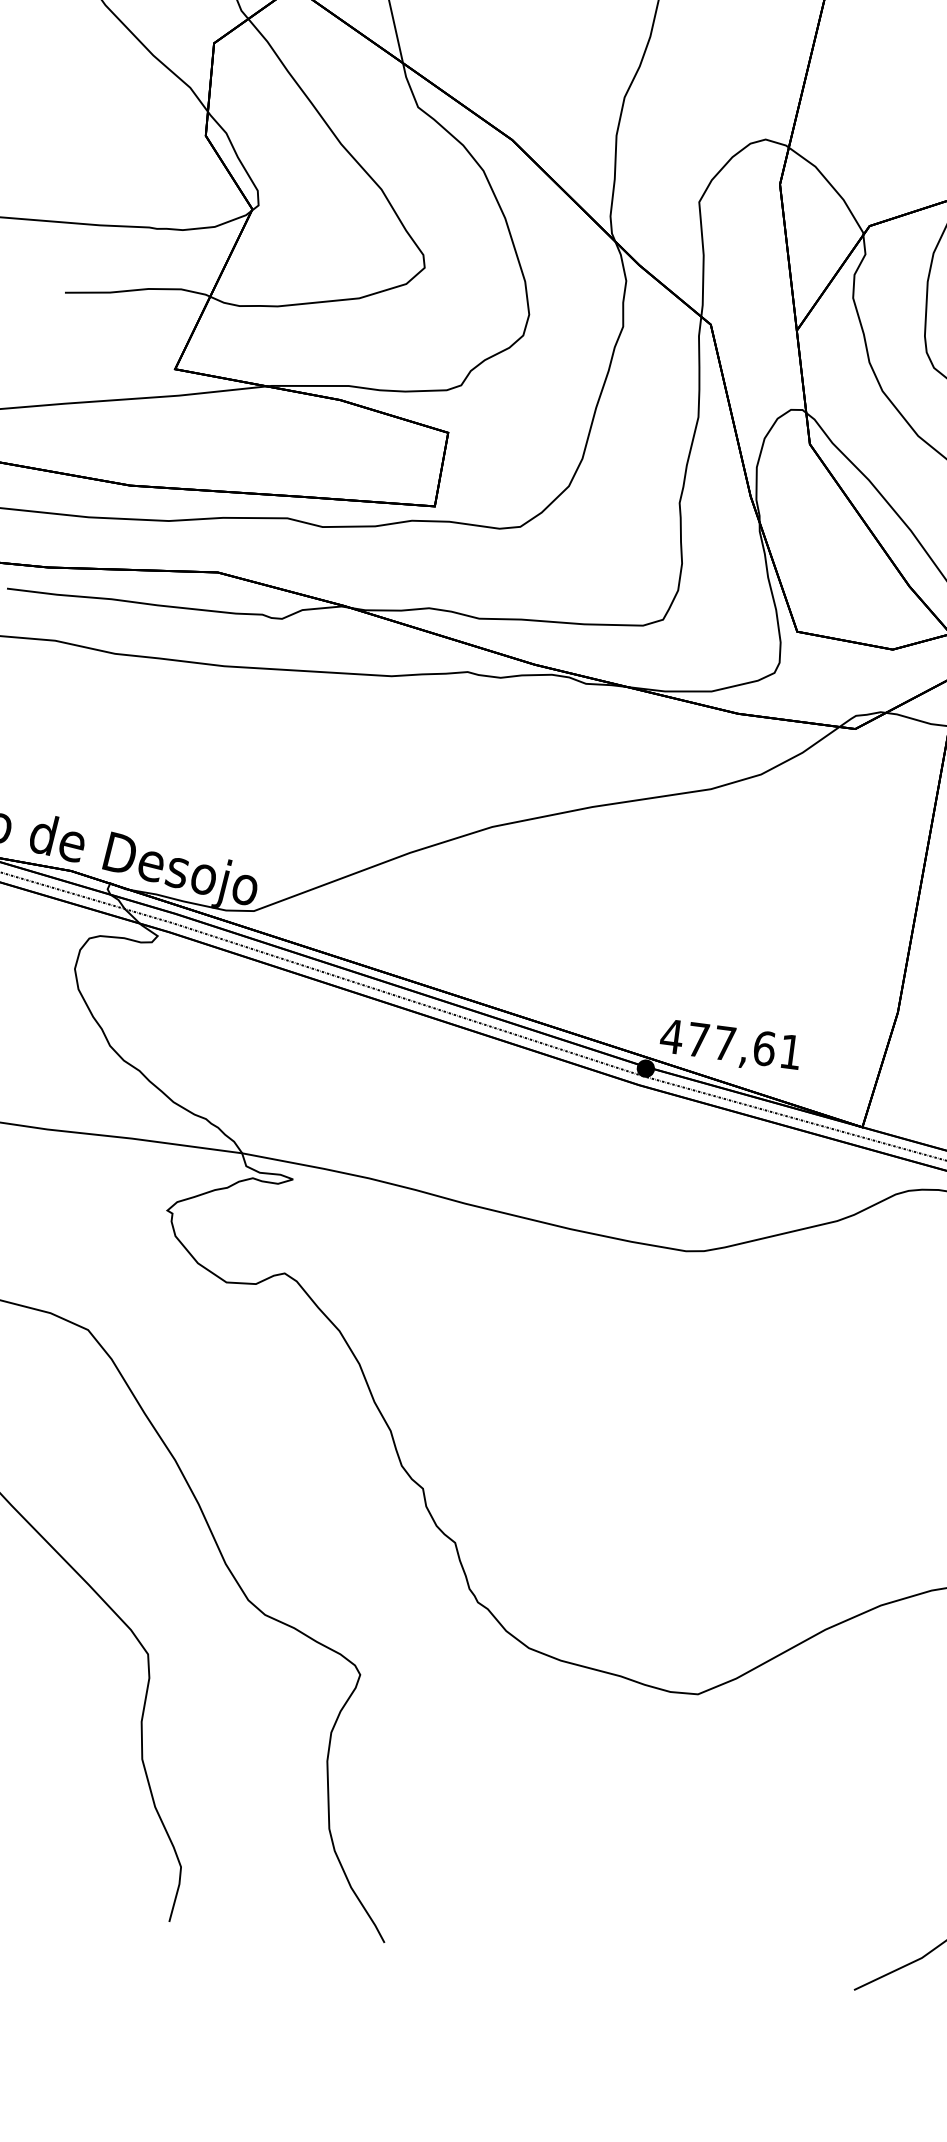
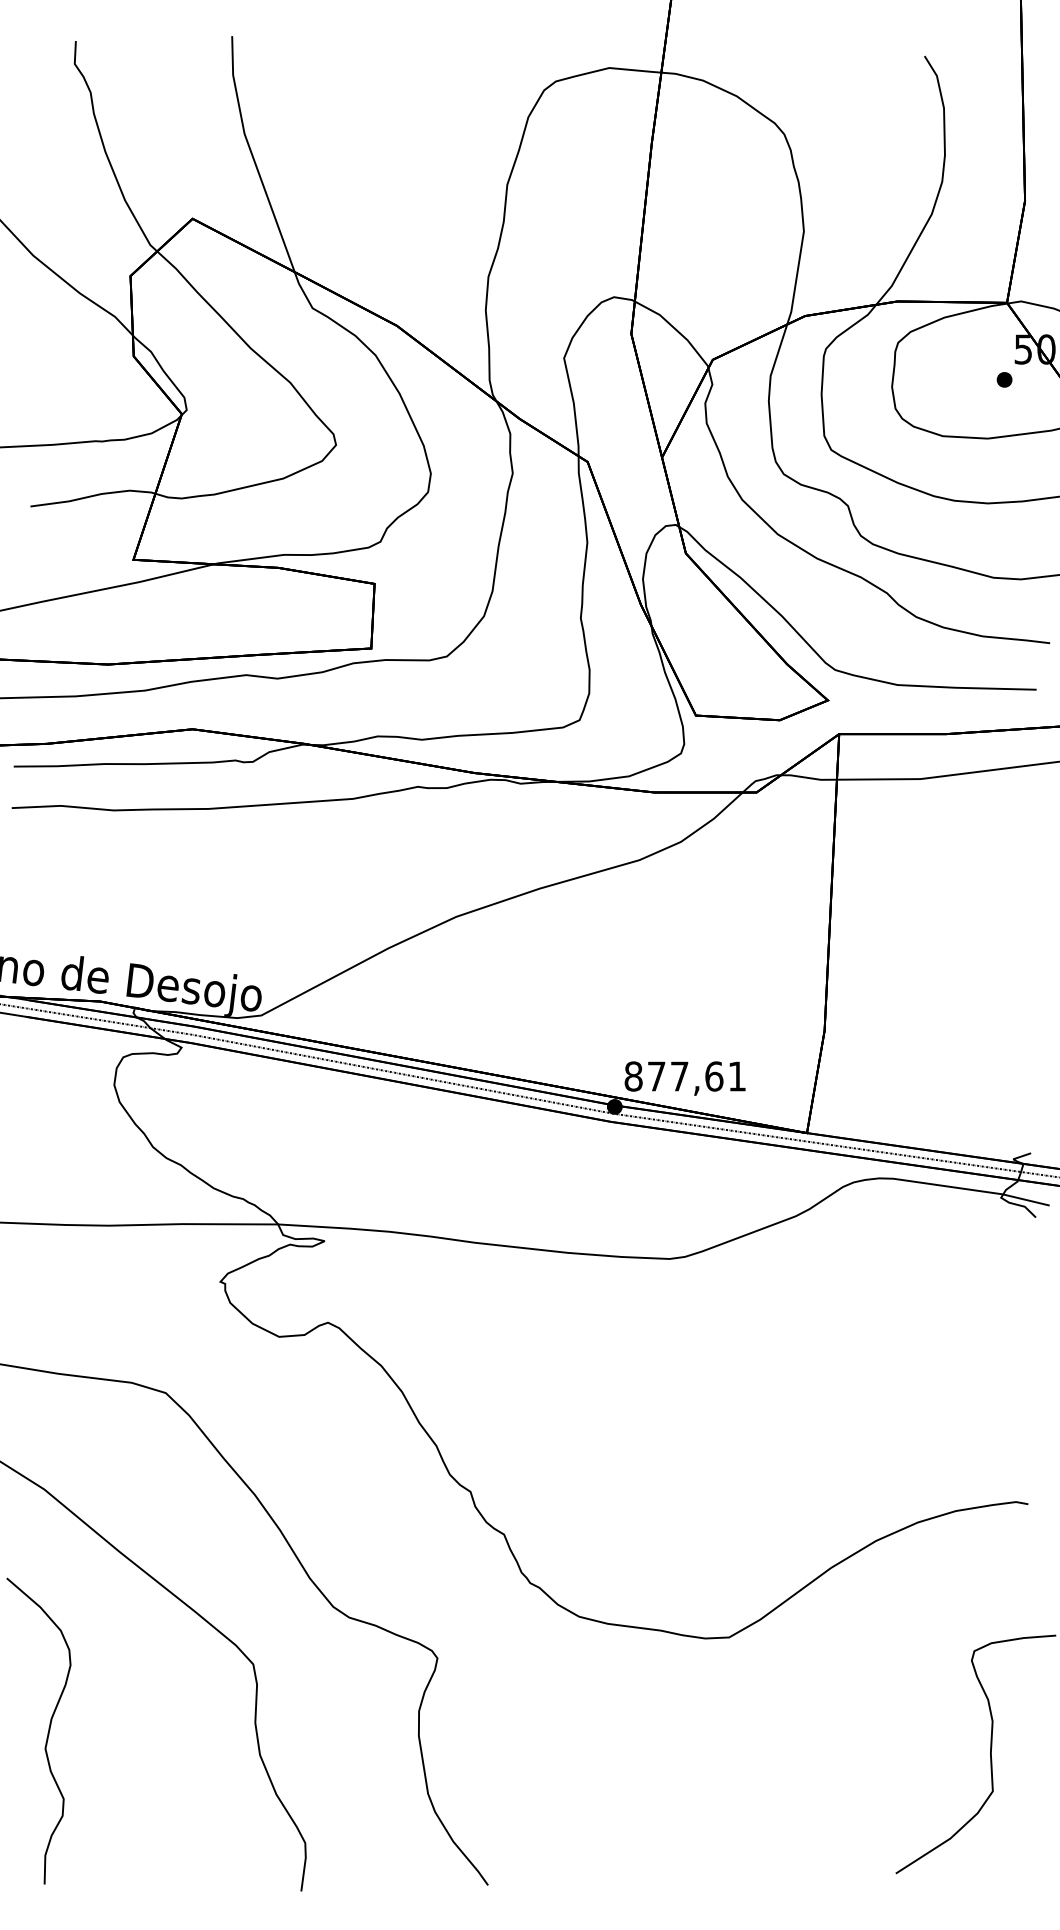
text: (671, 1036) -> (633, 1076), 477,61 -> 877,61

